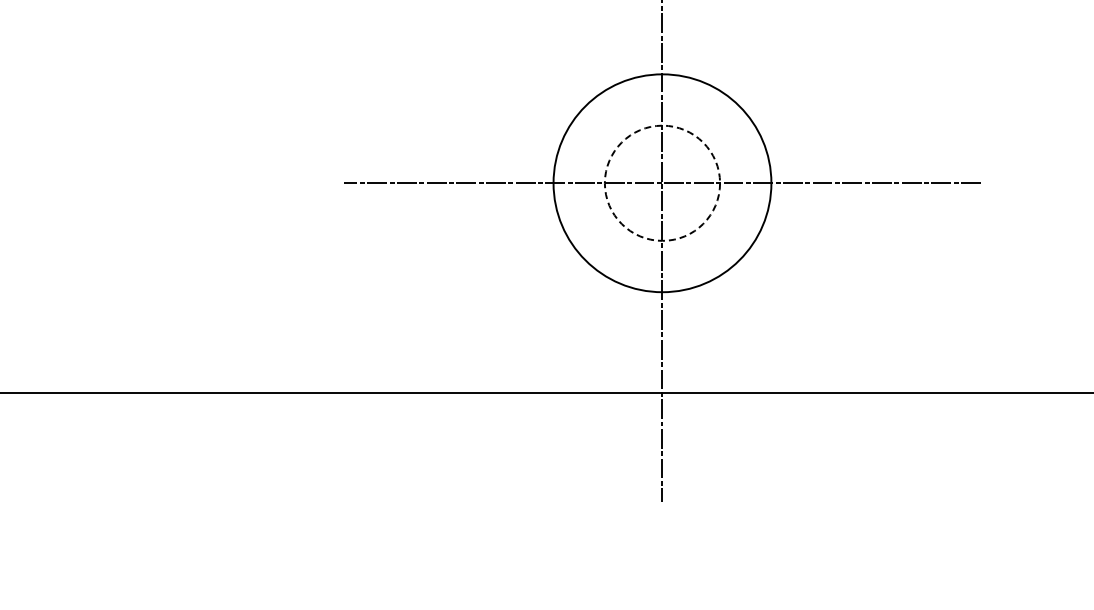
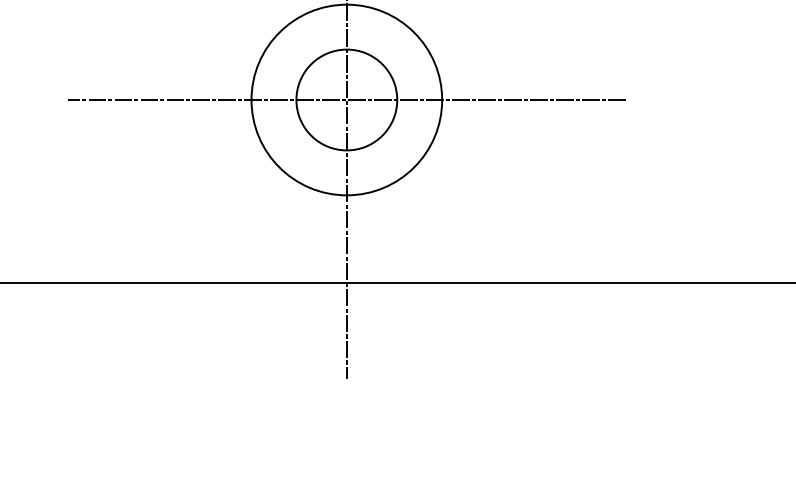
circle: (662, 182) -> (346, 99), dashed -> solid

